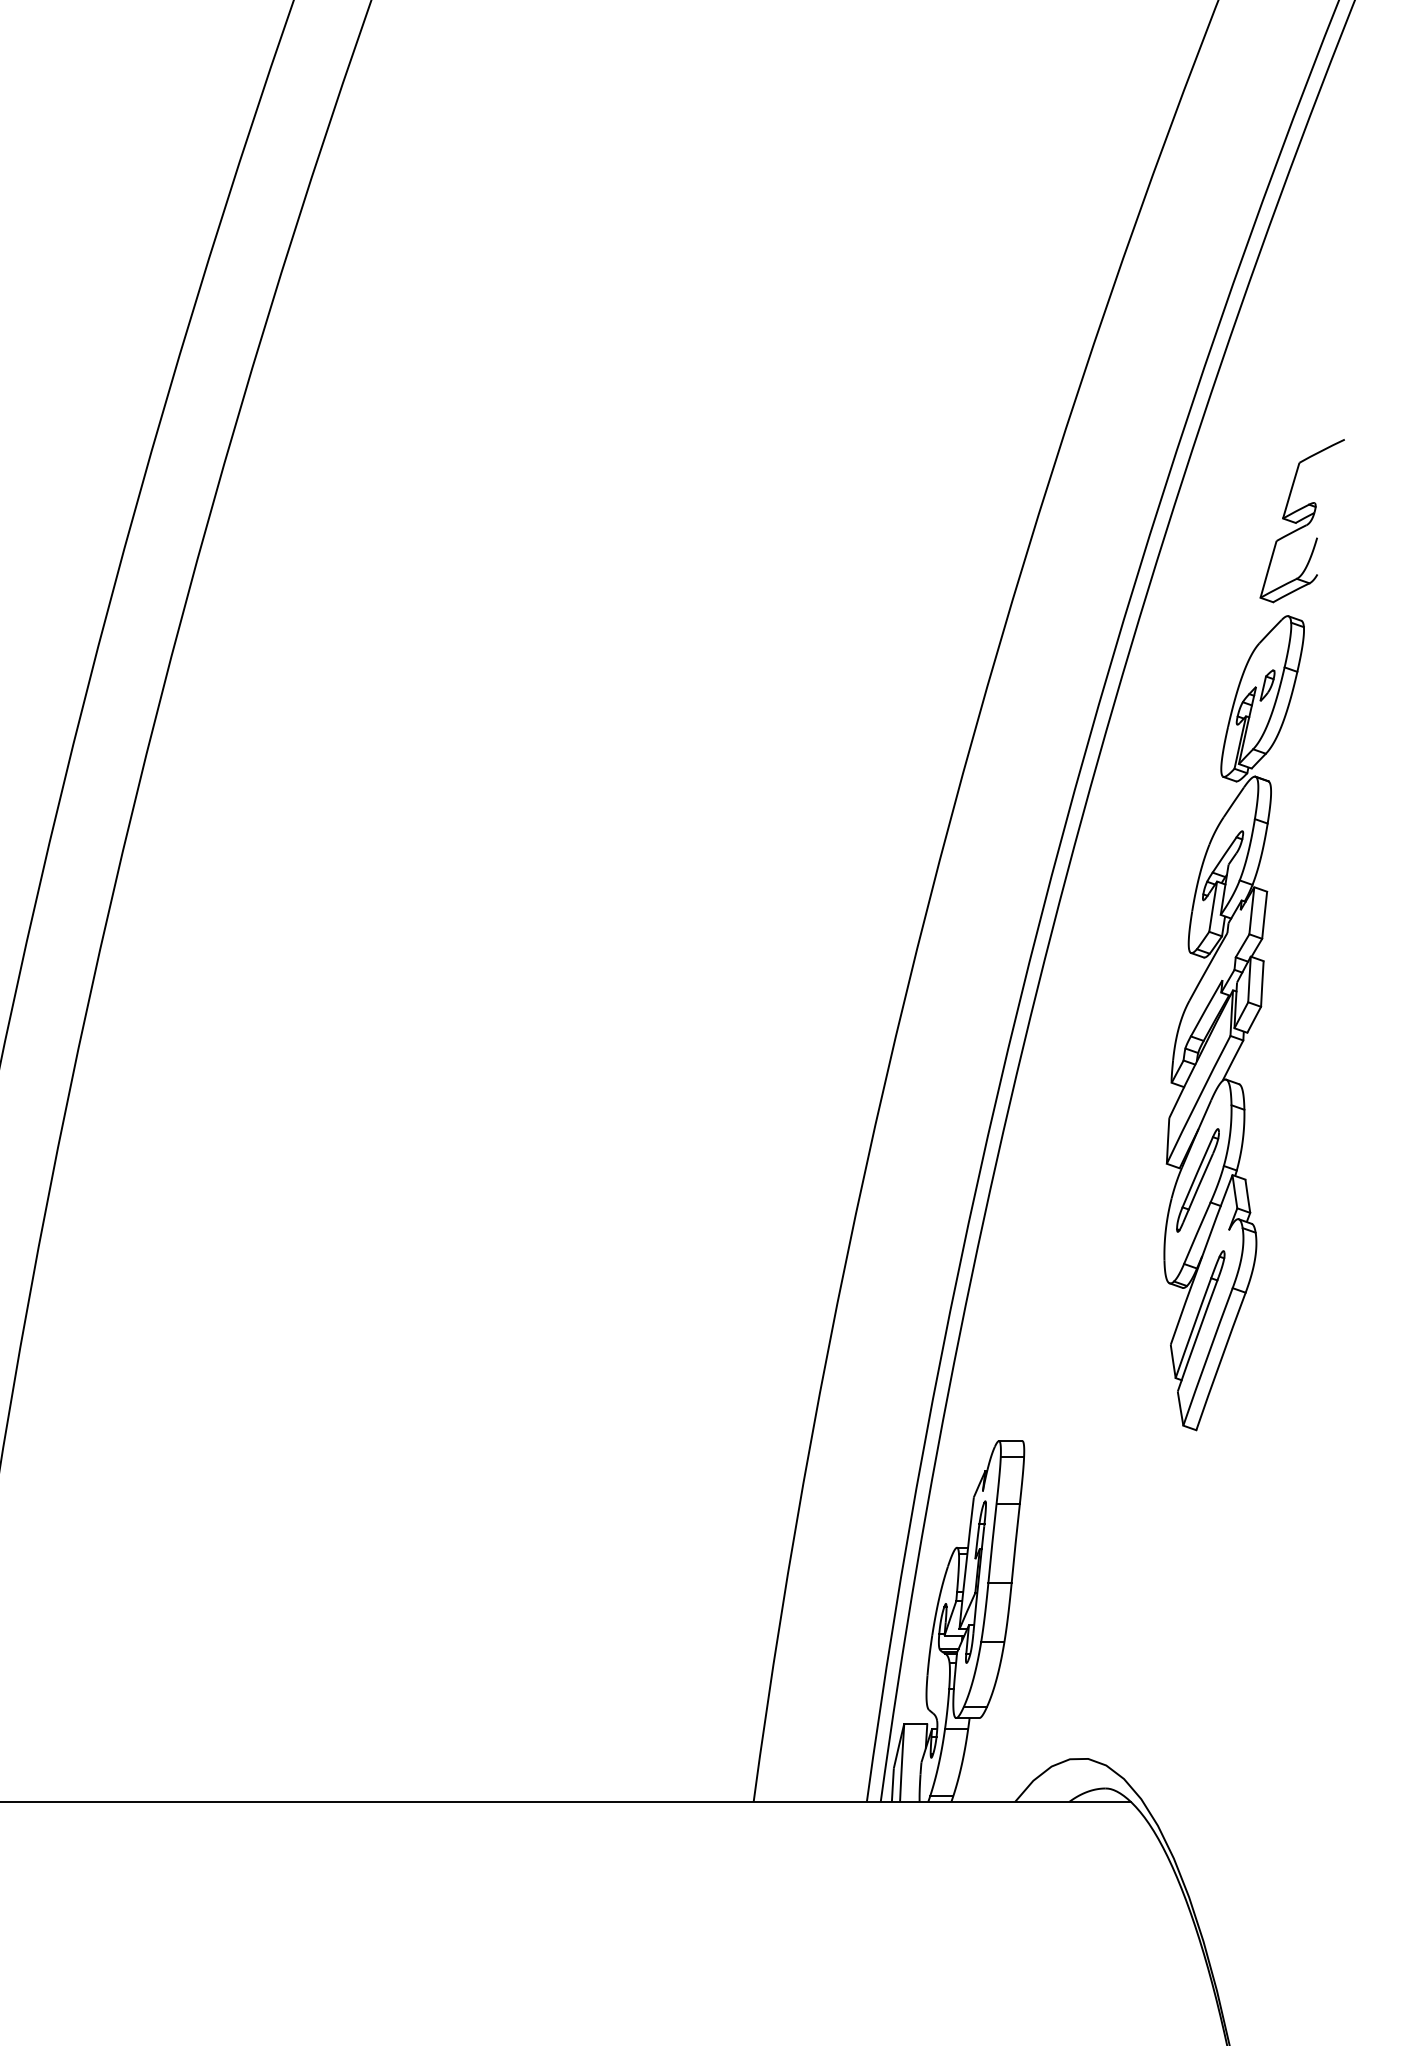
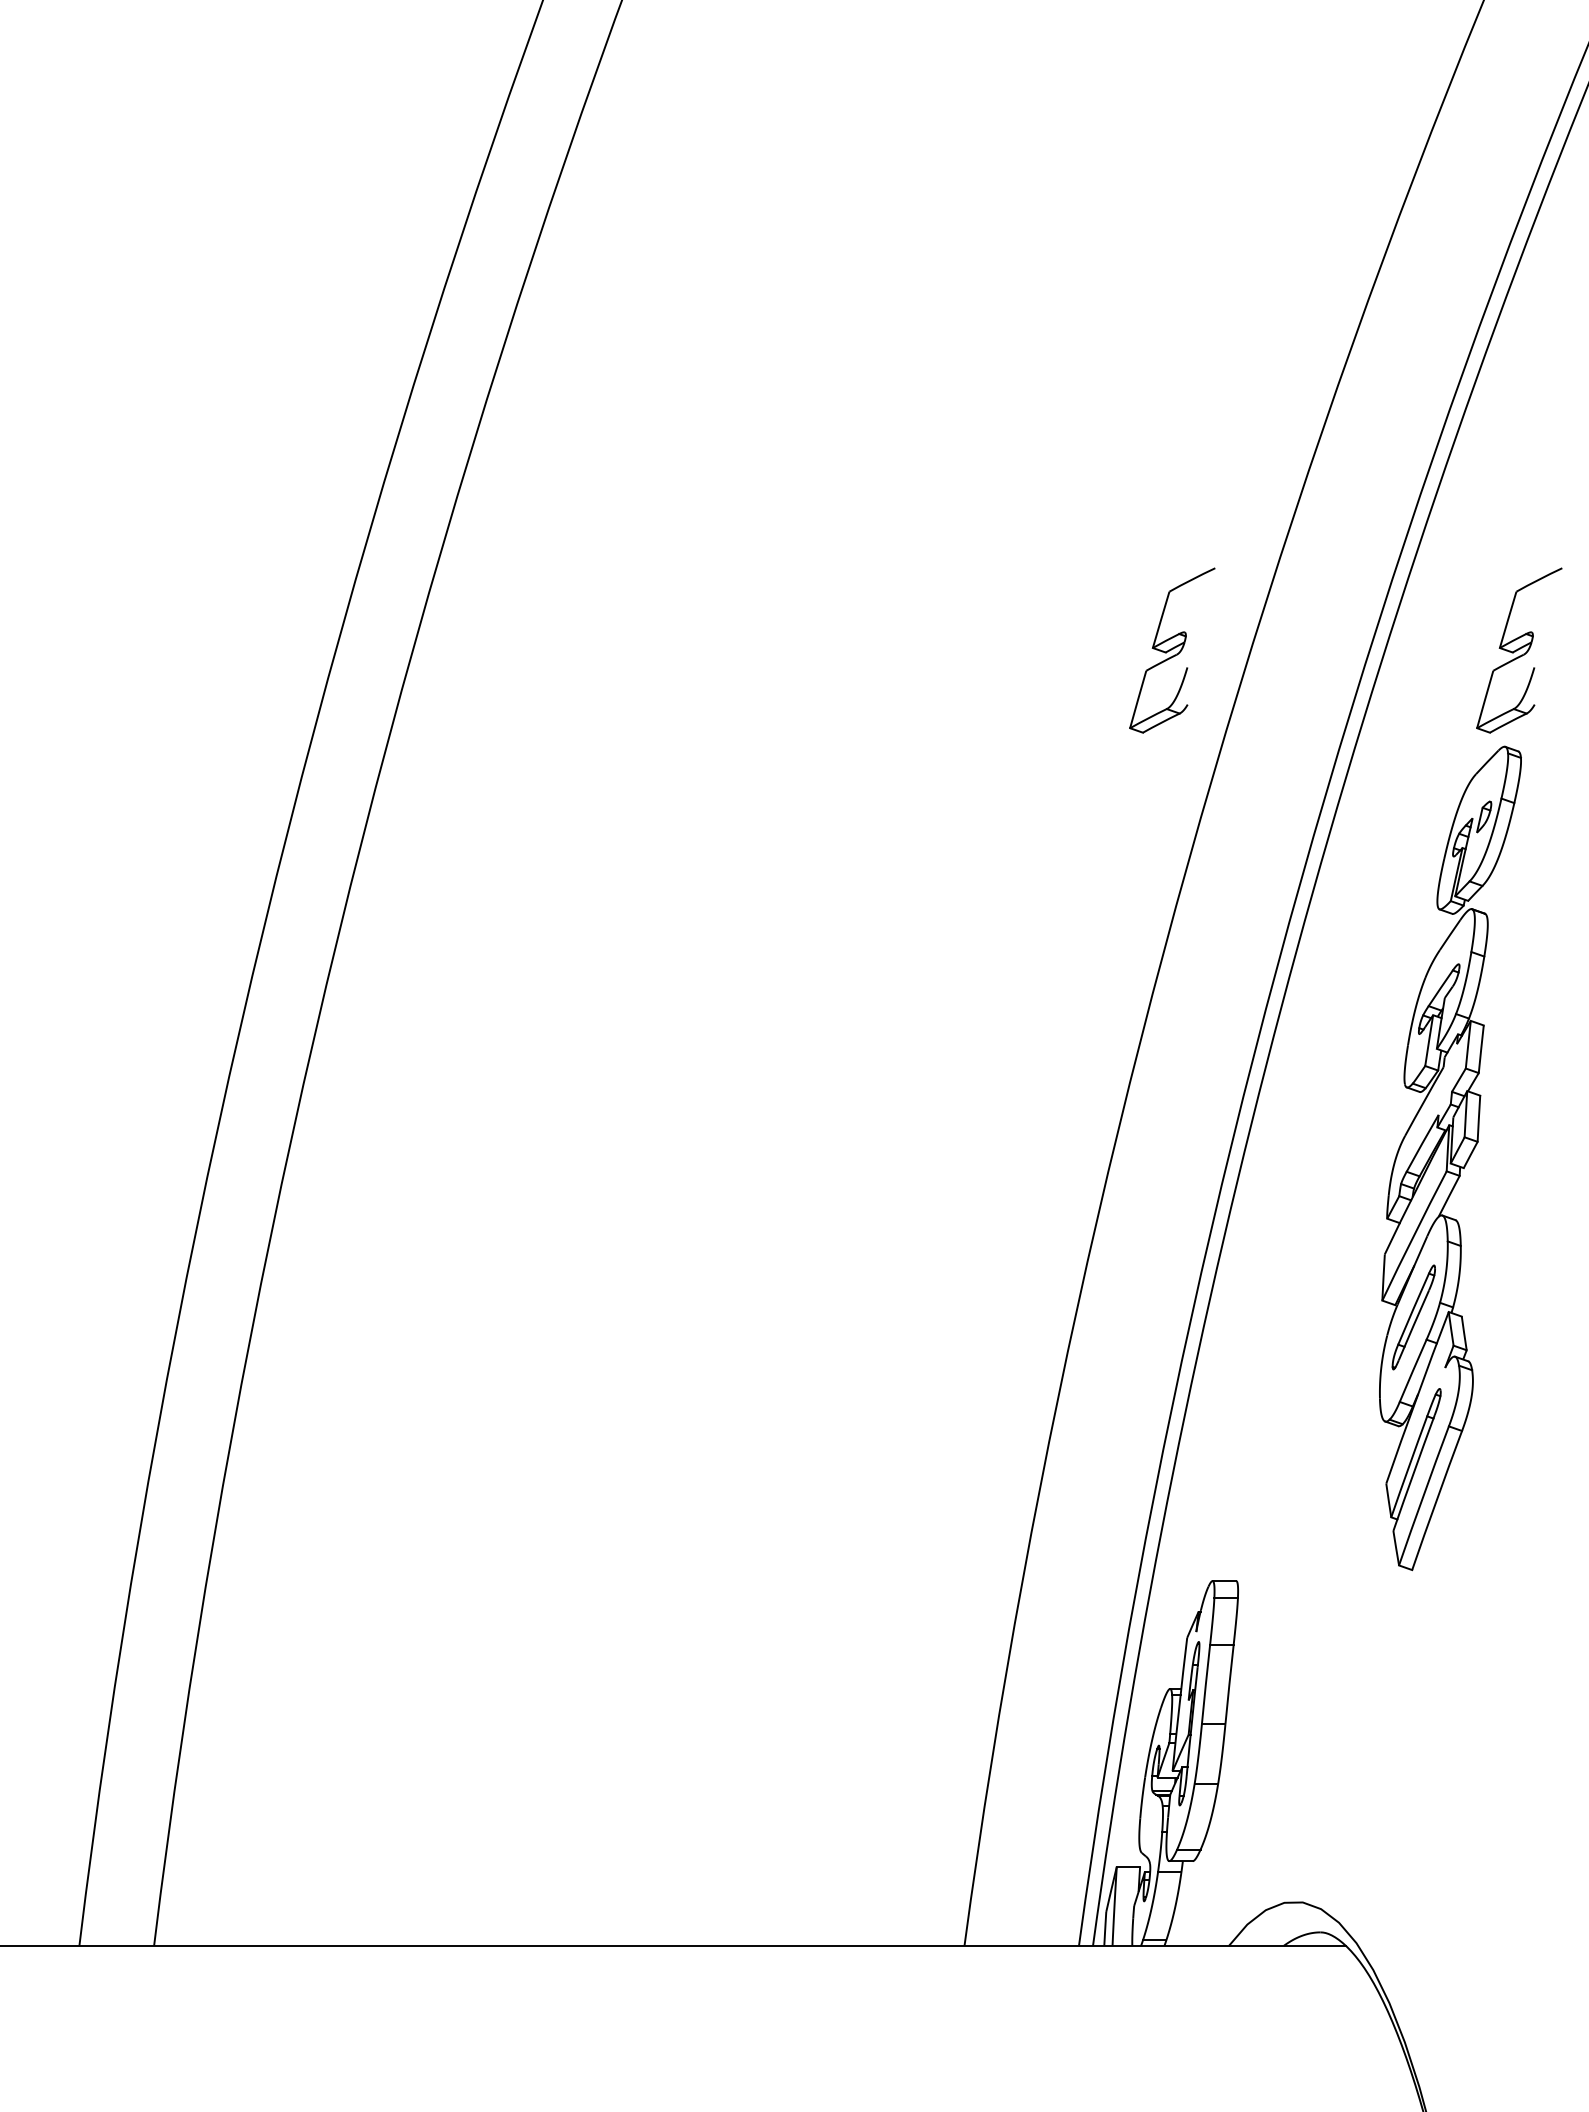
part: (959, 520) -> (1172, 650), added

